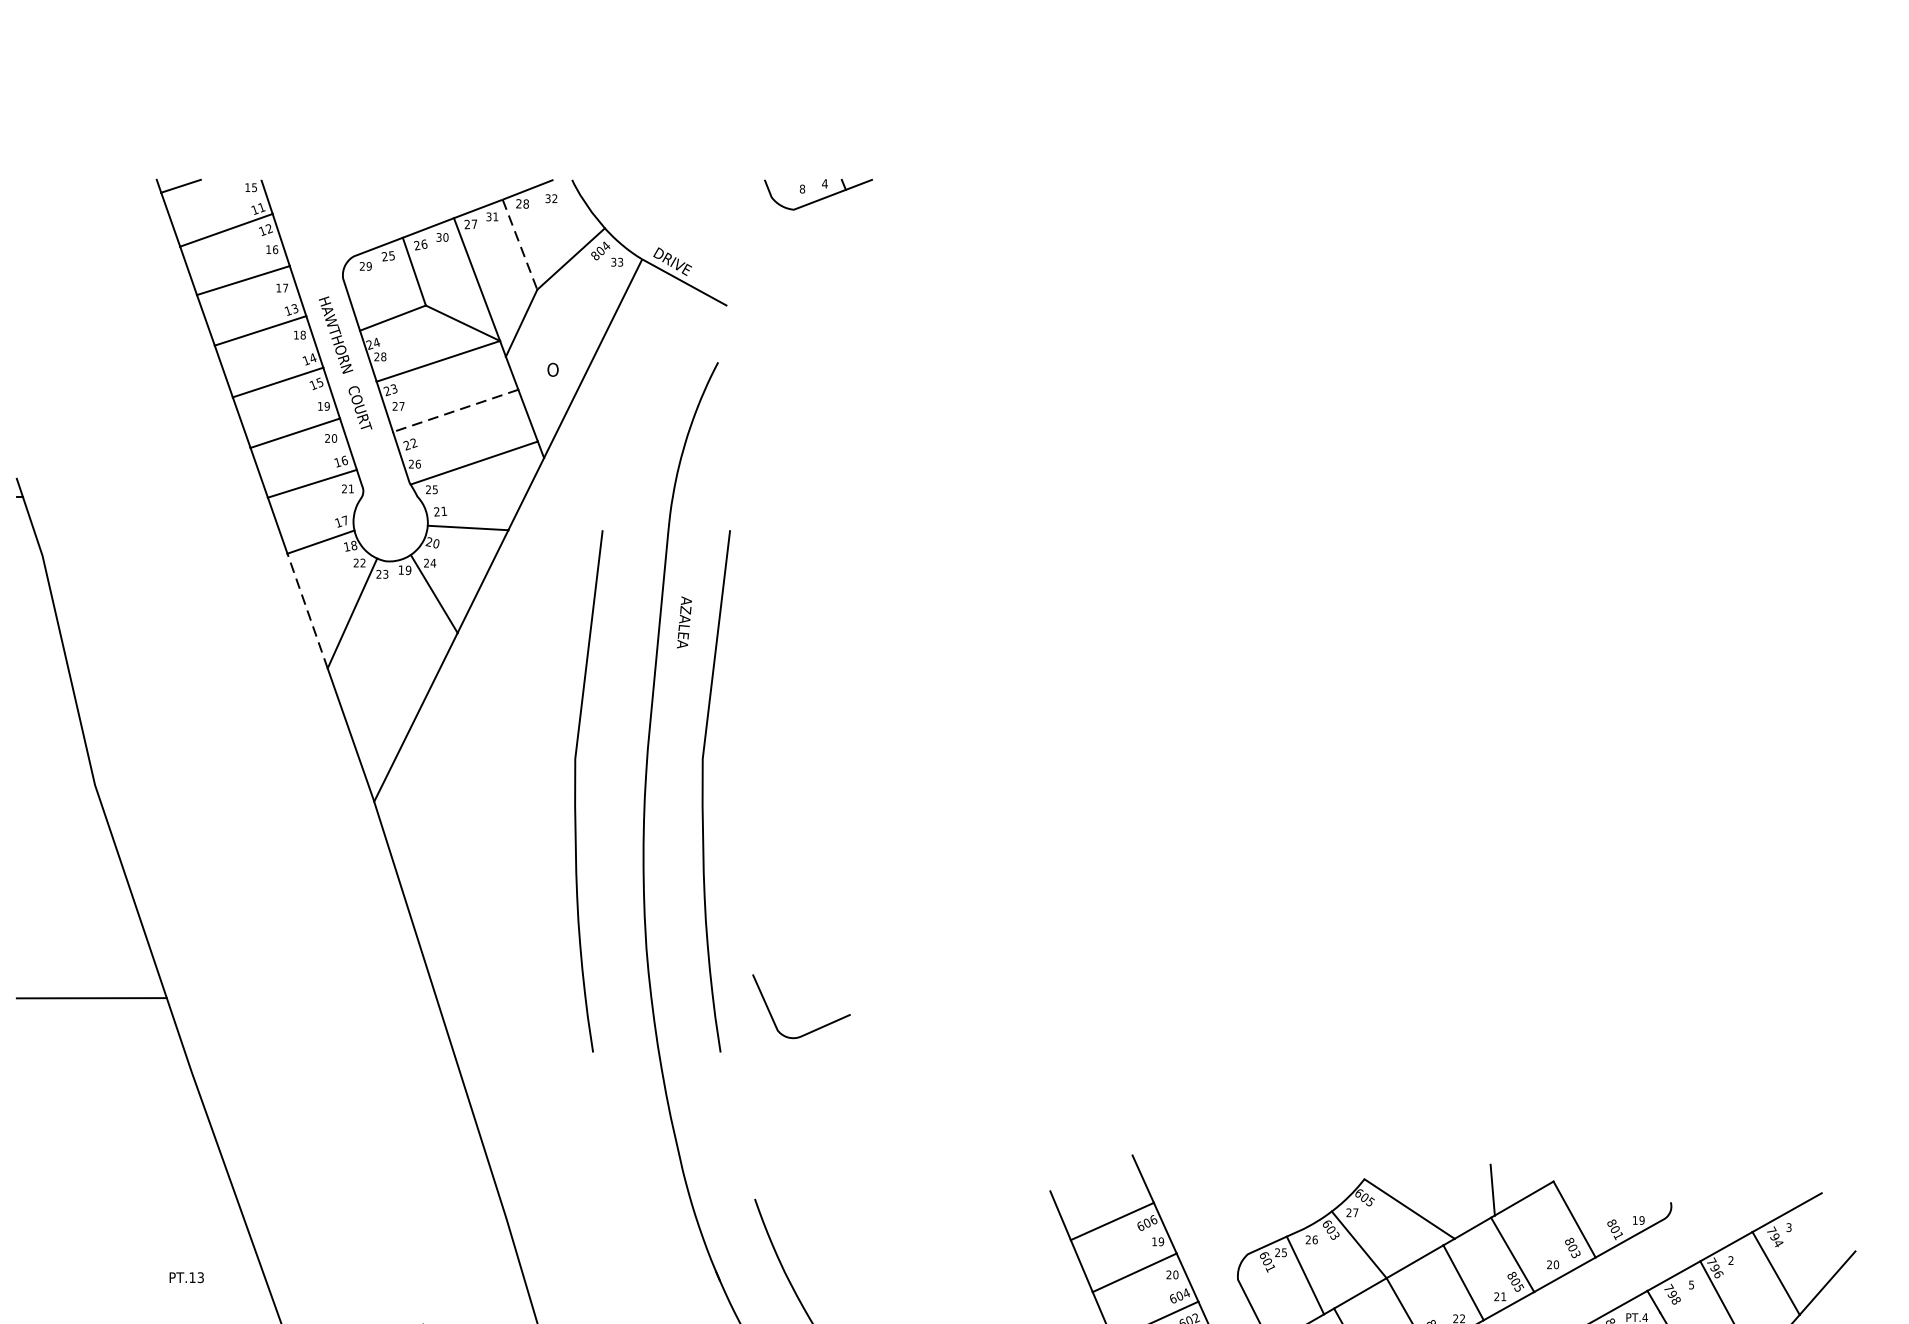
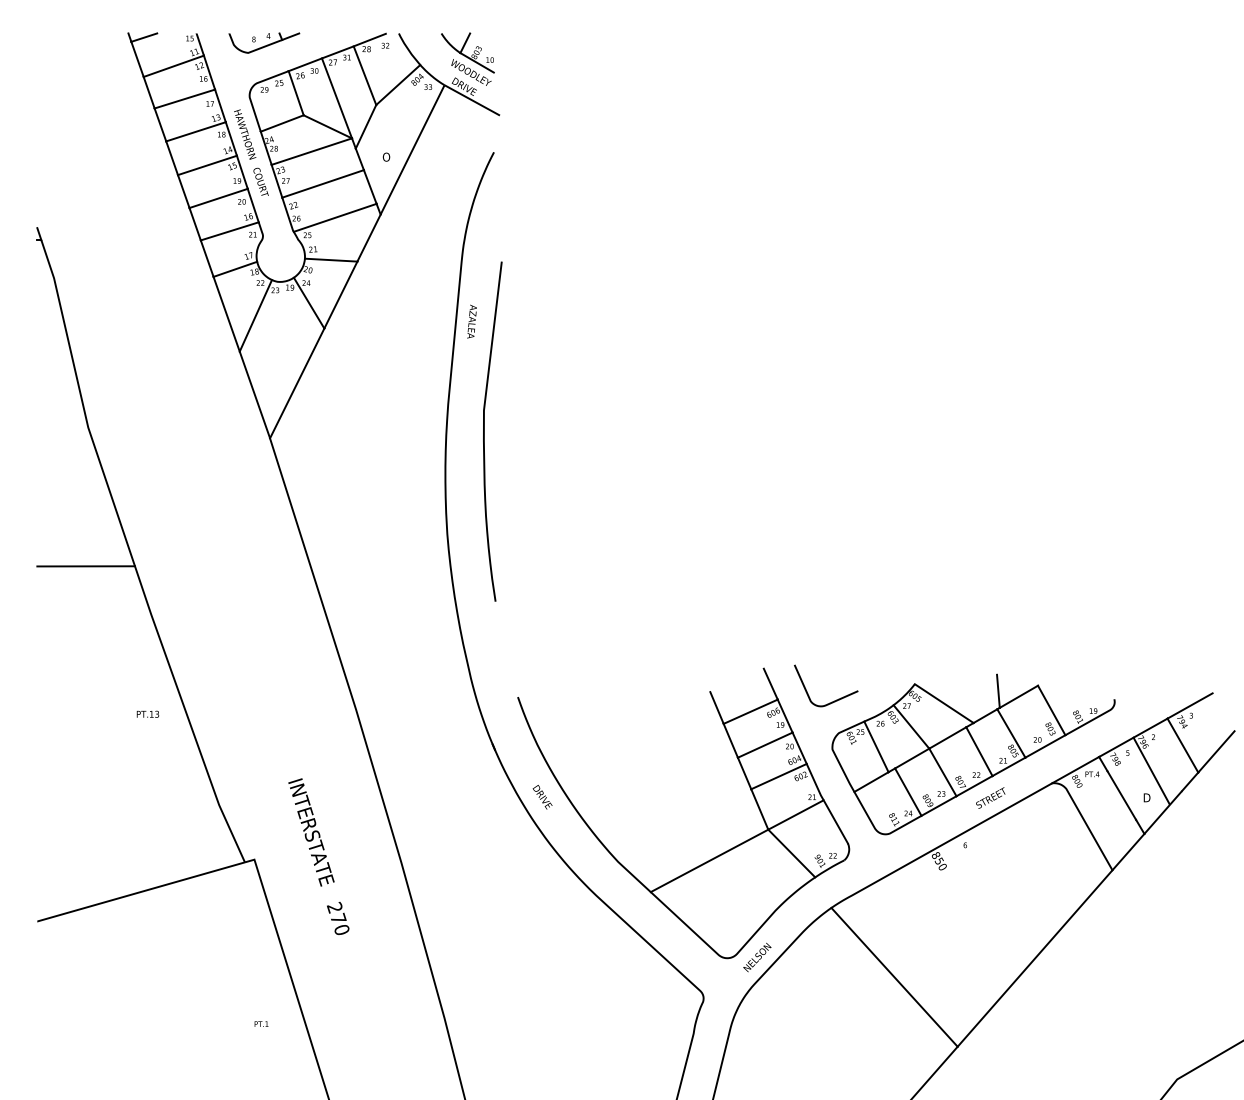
part: (818, 193) -> (264, 42), moved
part: (677, 218) -> (467, 58), added
line: (520, 245) -> (365, 76), dashed -> solid
line: (454, 411) -> (322, 184), dashed -> solid
line: (307, 611) -> (226, 314), dashed -> solid
curve: (576, 791) -> (401, 431), removed
curve: (809, 1030) -> (831, 701), moved
text: (186, 1276) -> (147, 713), moved

